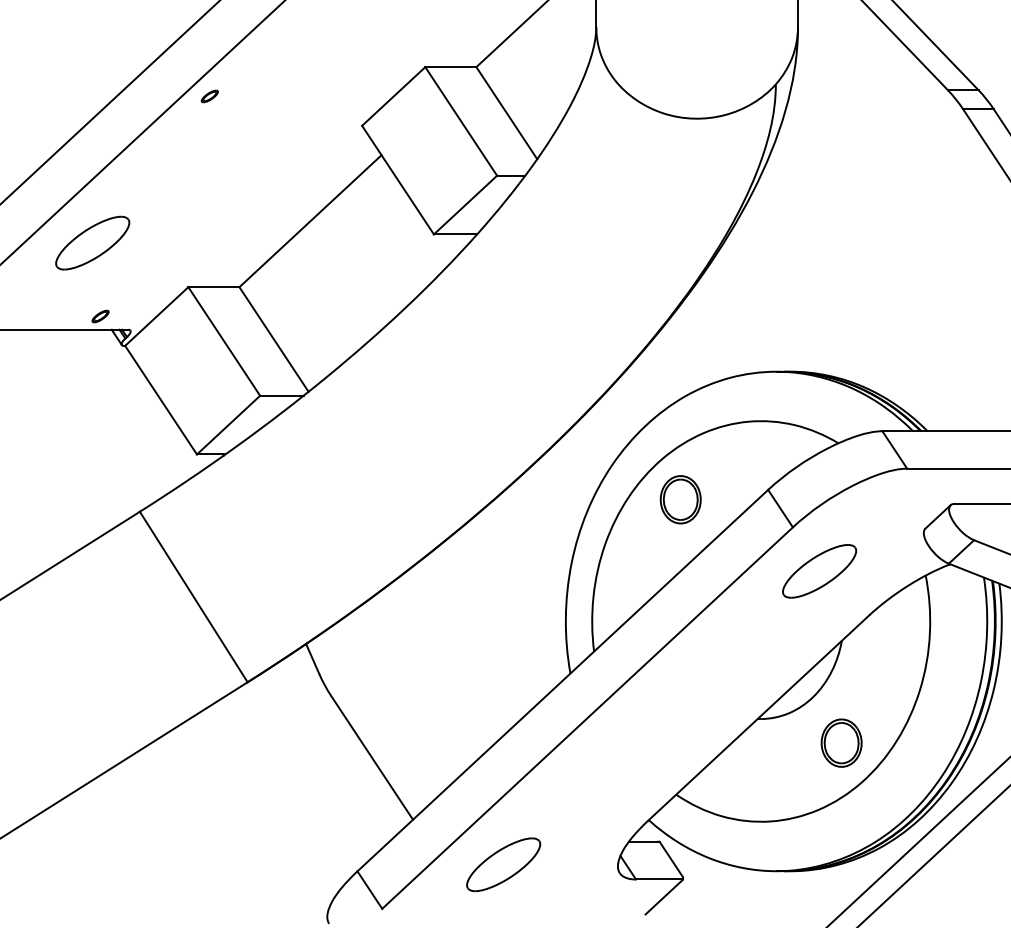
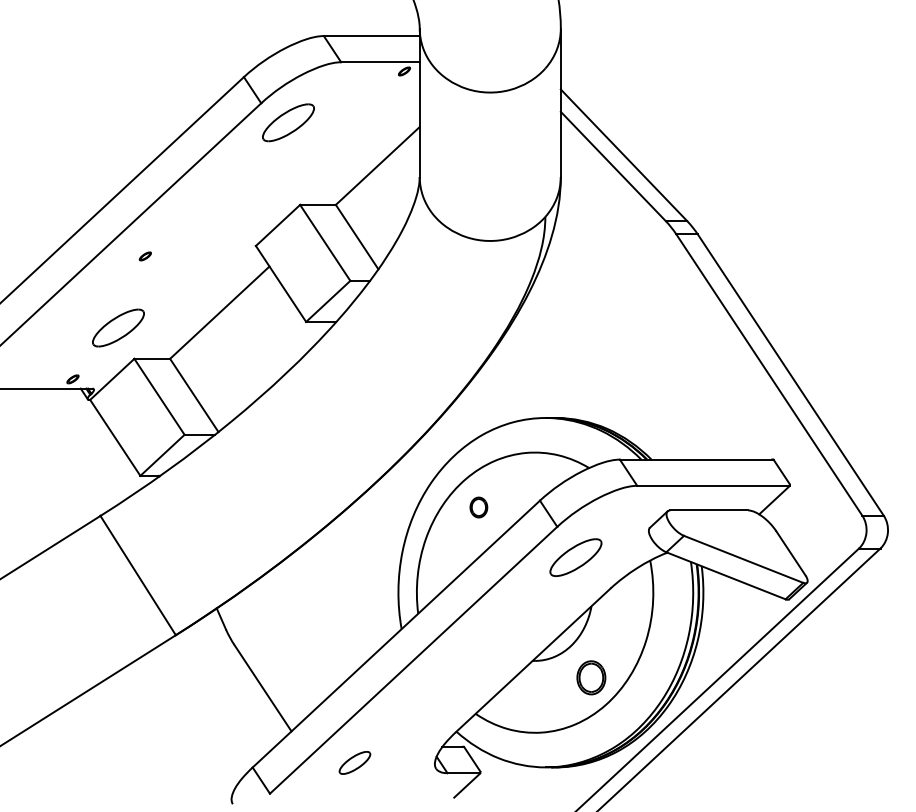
part: (208, 96) -> (144, 256), moved
part: (92, 242) -> (118, 327), moved
part: (680, 499) -> (478, 507), size x0.6
part: (503, 864) -> (354, 762), size x0.6

